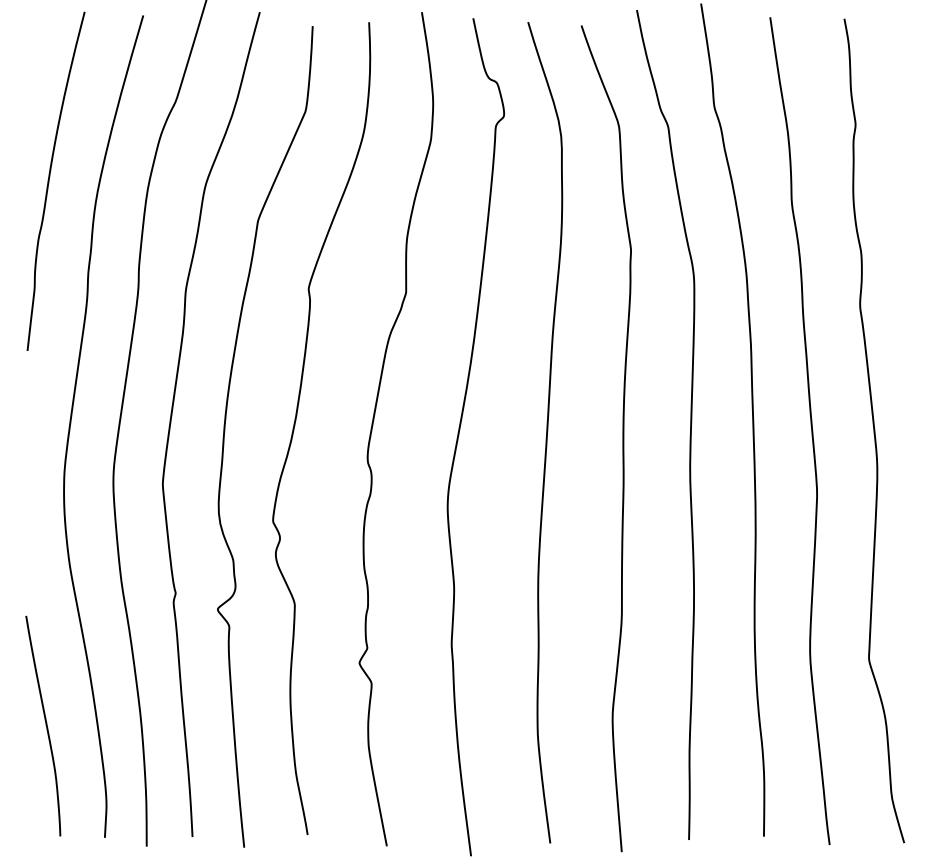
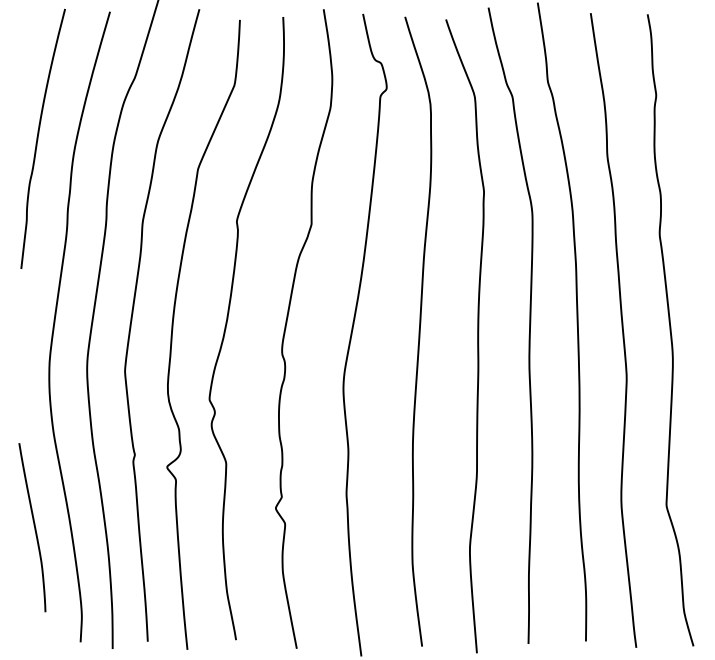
curve: (46, 725) -> (34, 527), moved

